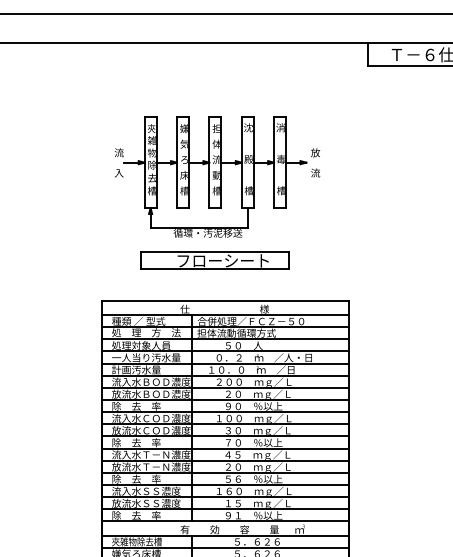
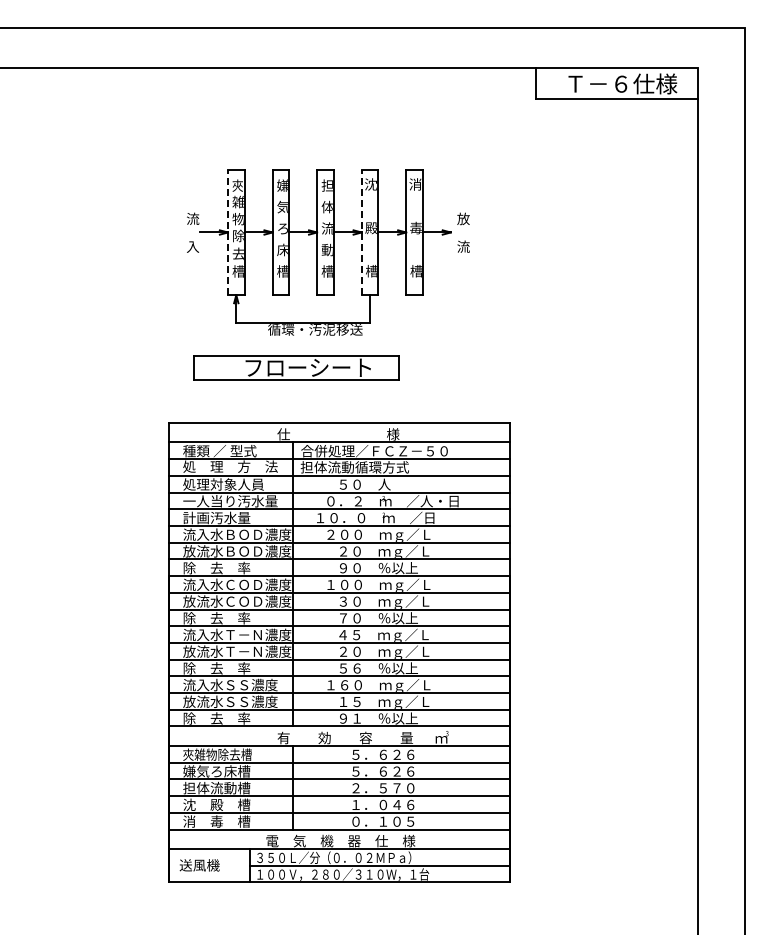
line: (144, 162) -> (227, 232), solid -> dashed
line: (241, 162) -> (361, 232), solid -> dashed
part: (214, 260) -> (296, 367), moved

